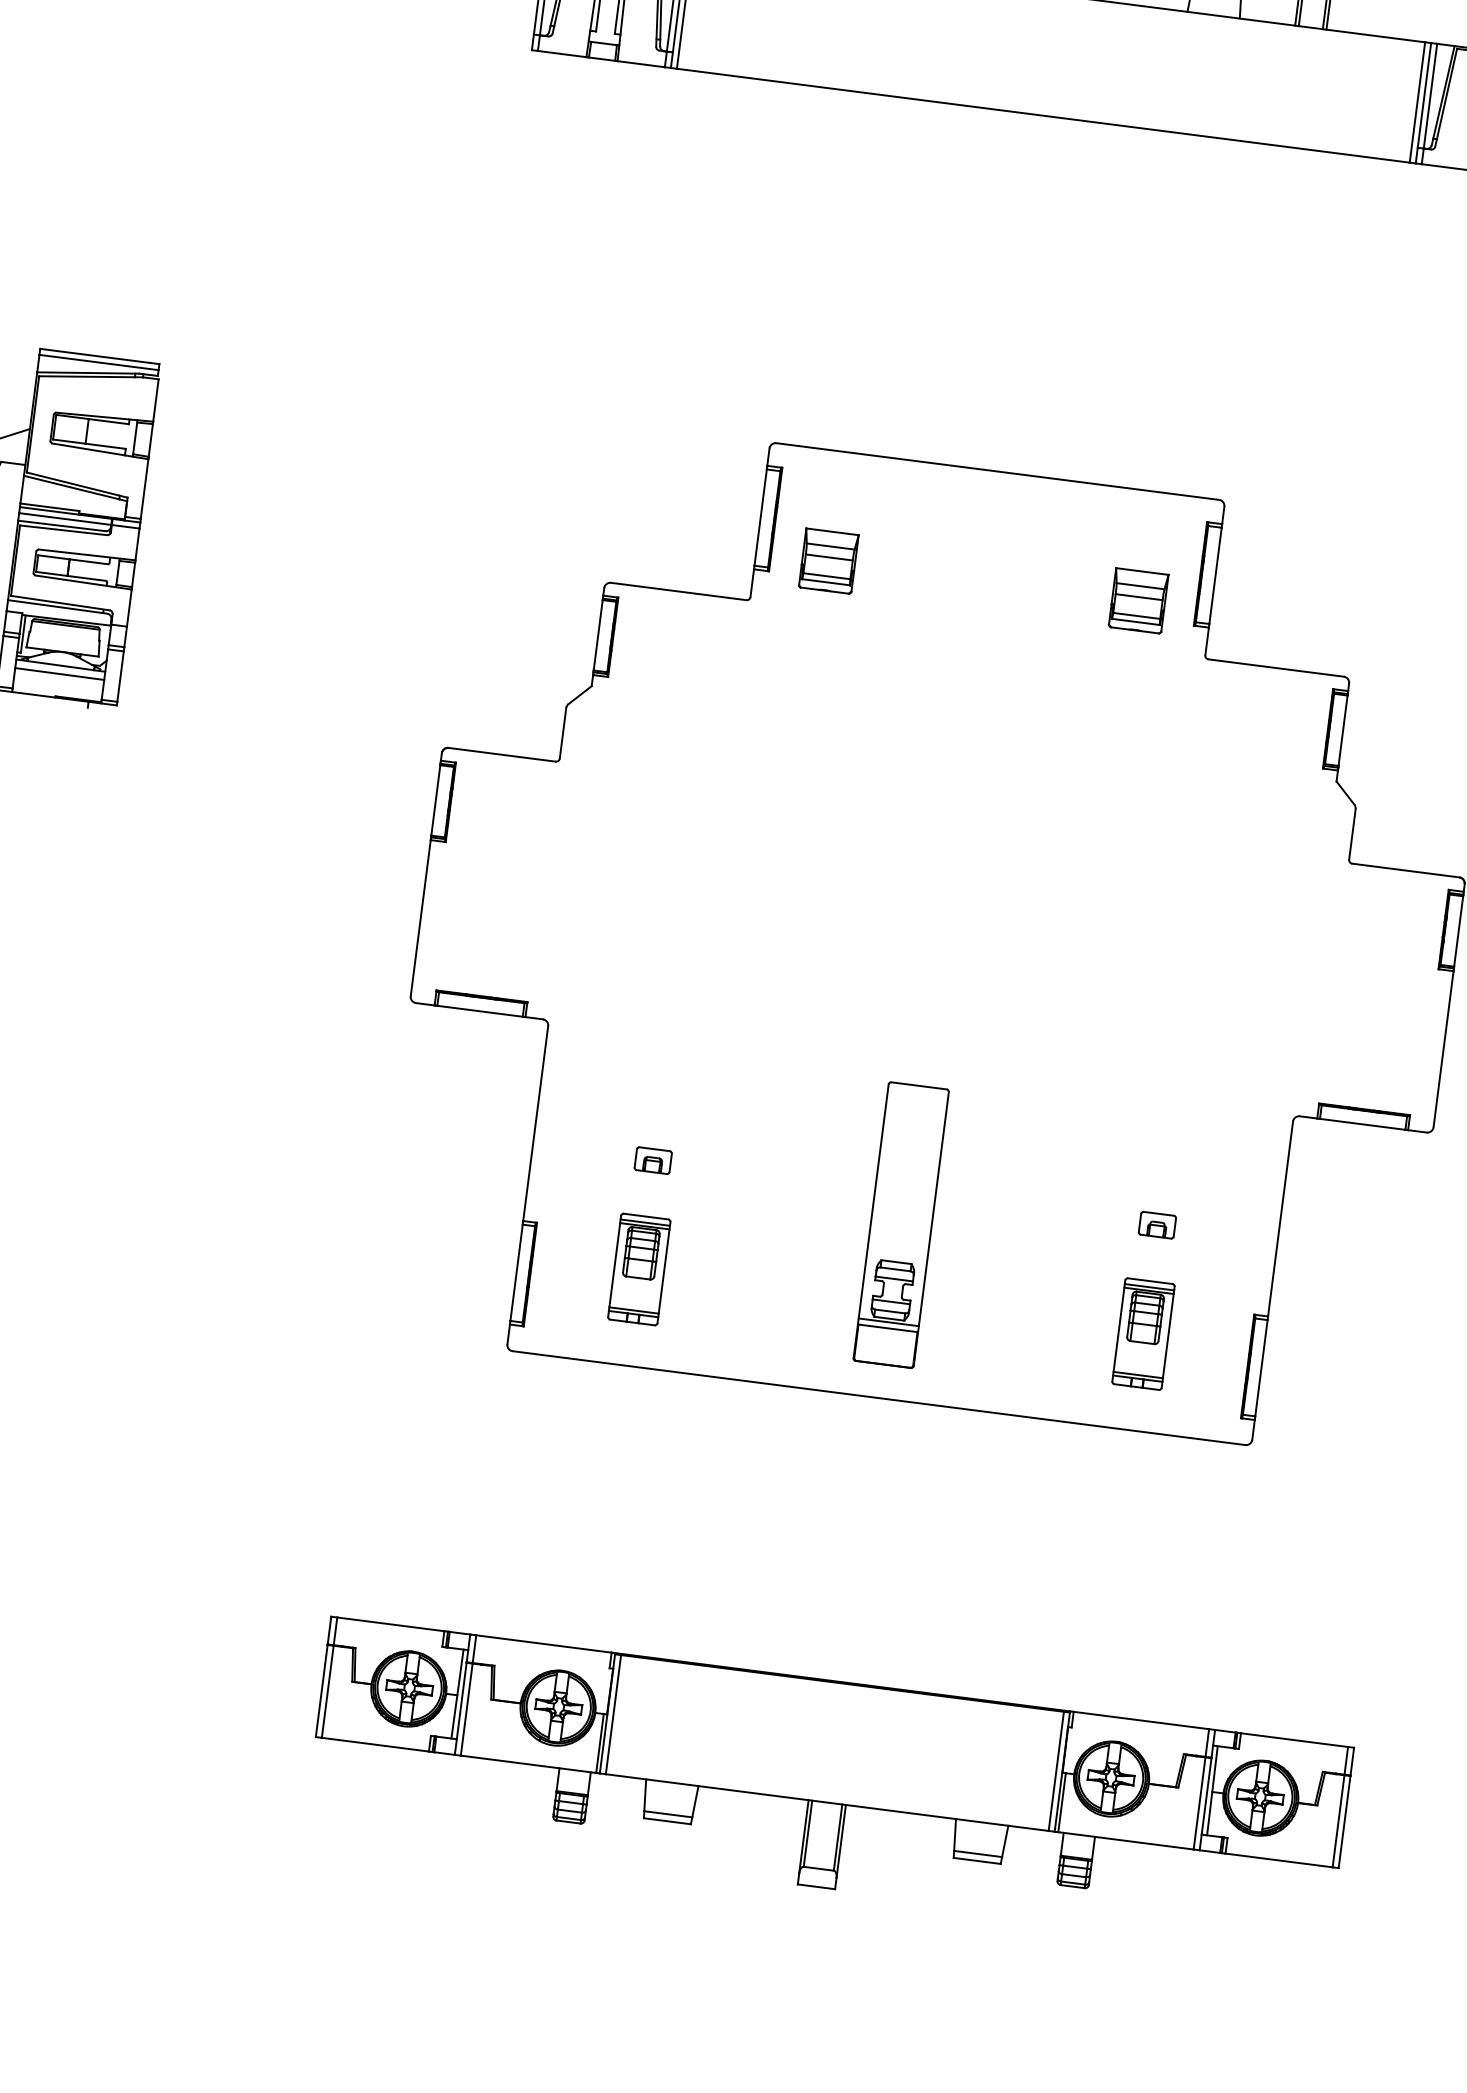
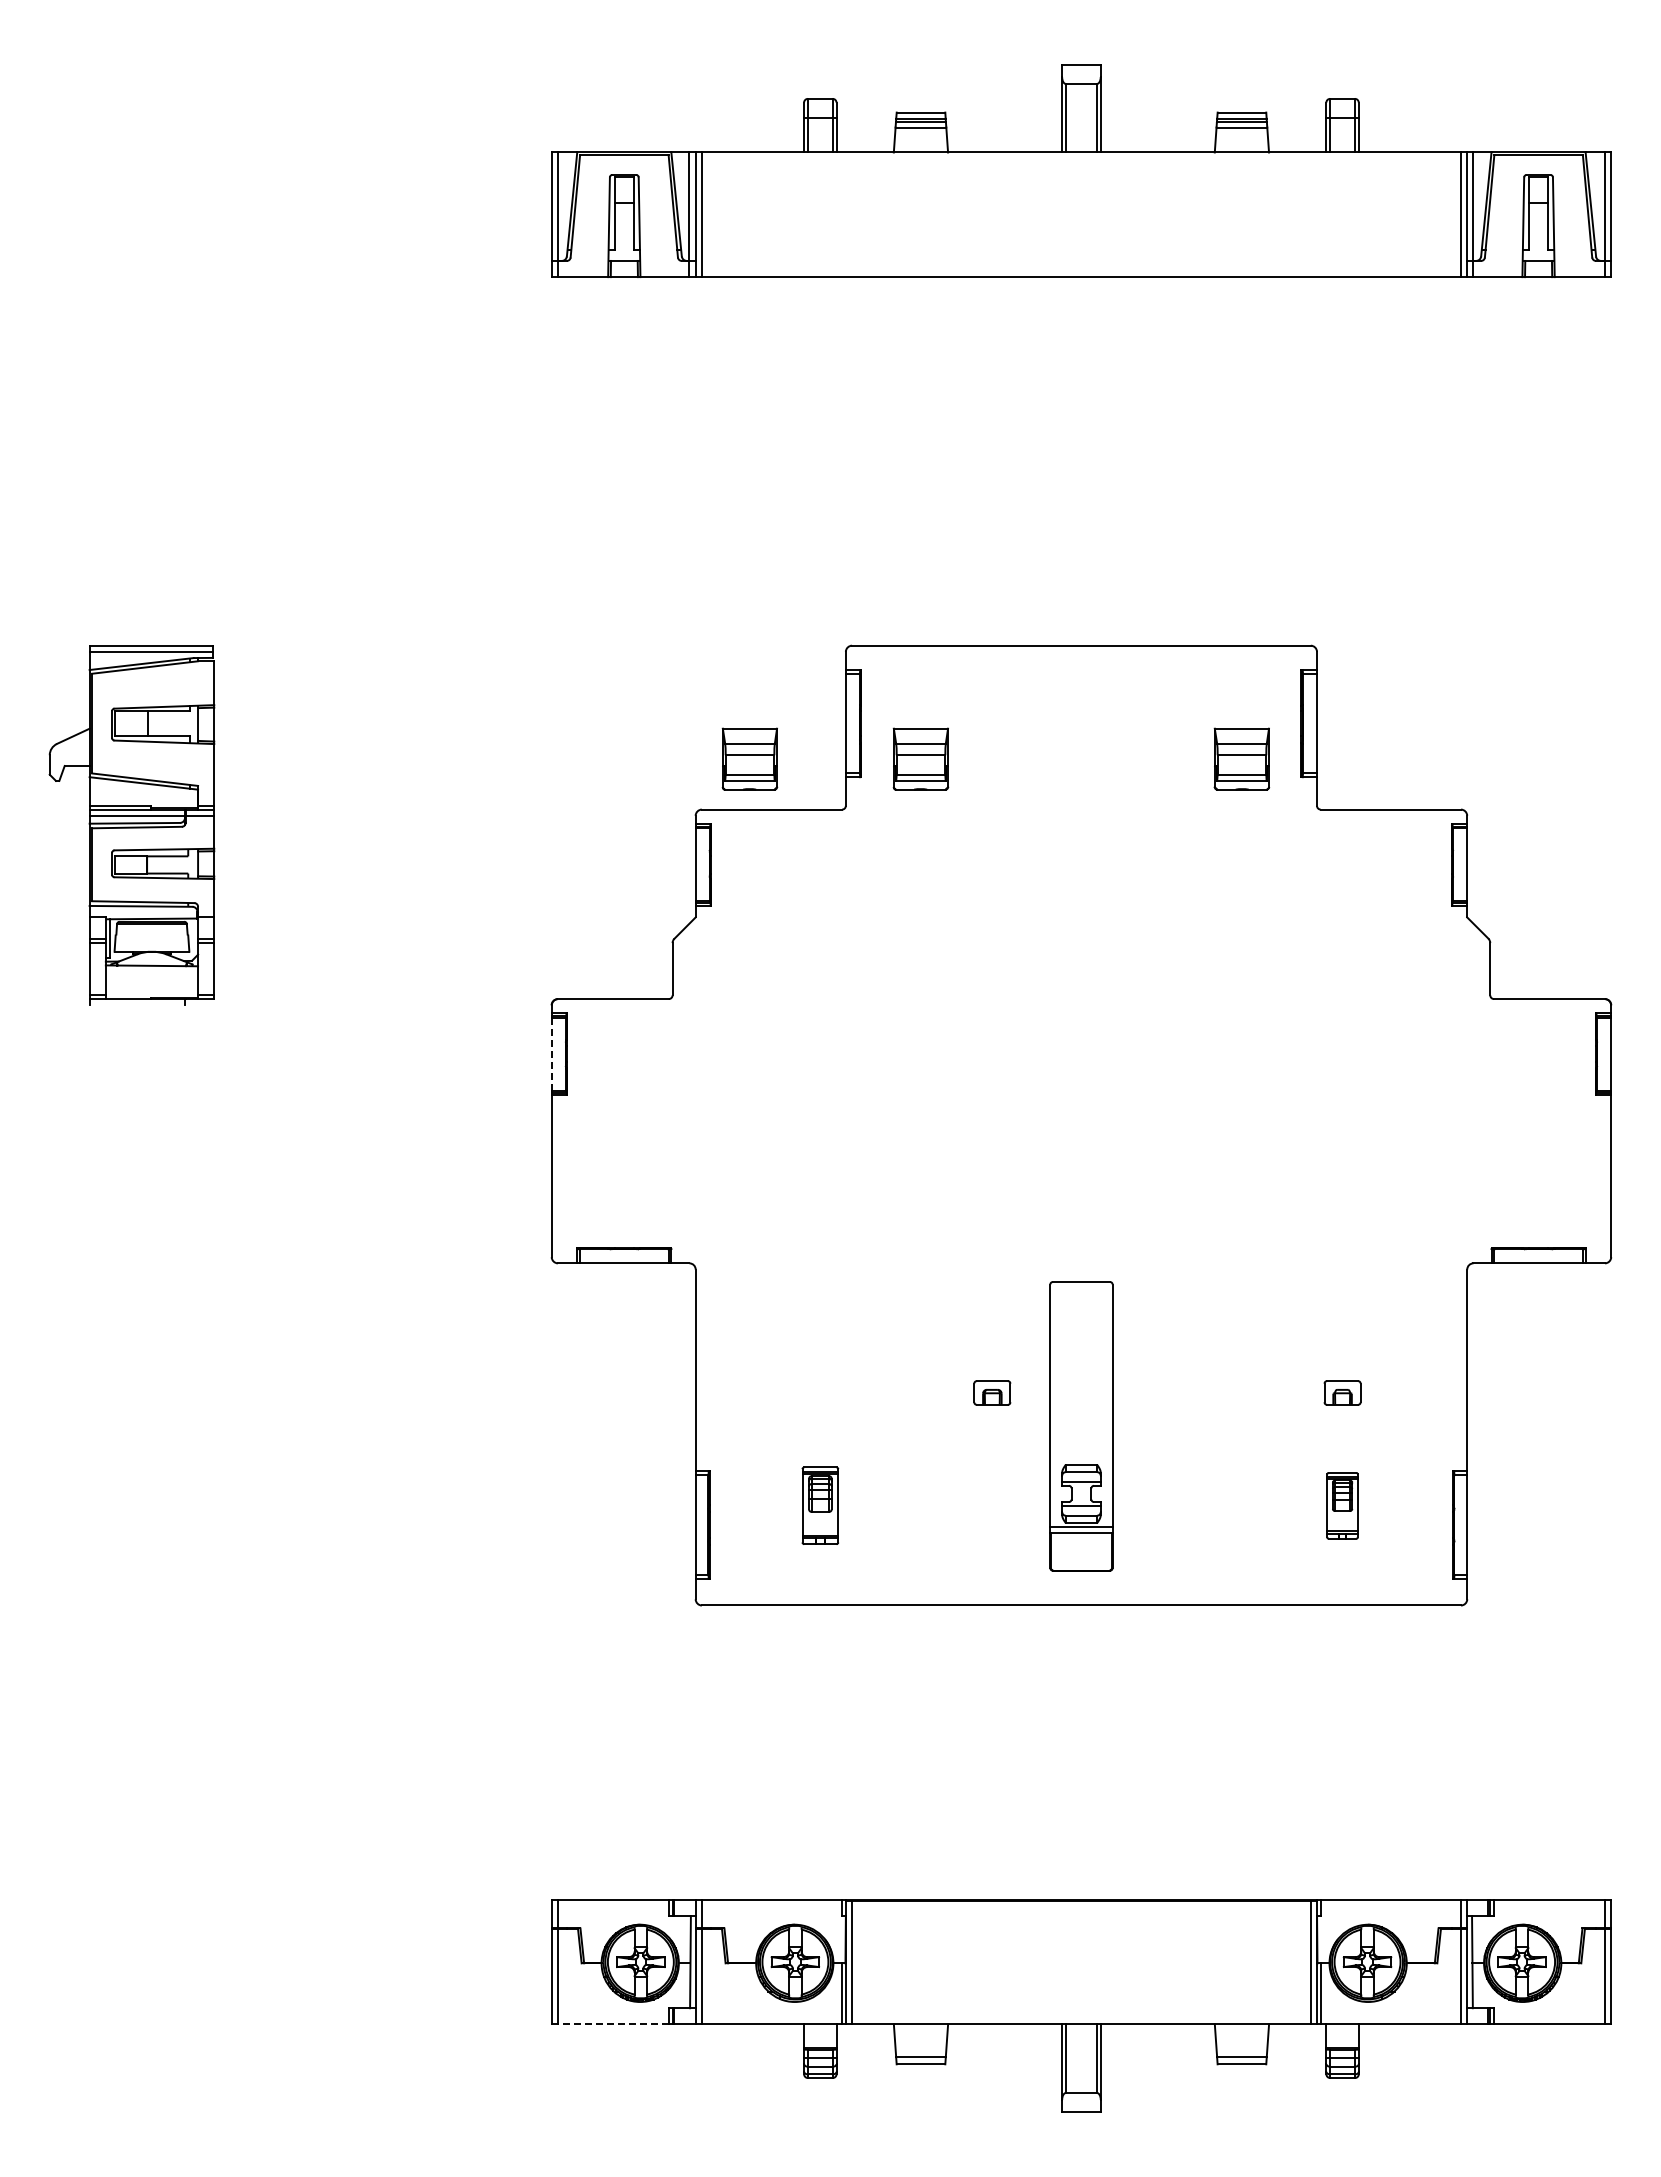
part: (663, 539) -> (749, 758), added
line: (59, 673) -> (151, 974), removed
line: (435, 799) -> (551, 1053), solid -> dashed
part: (653, 1160) -> (992, 1392), moved
part: (639, 1269) -> (820, 1505), size x0.7
part: (1143, 1333) -> (1342, 1505), size x0.6
line: (374, 1744) -> (612, 2024), solid -> dashed

